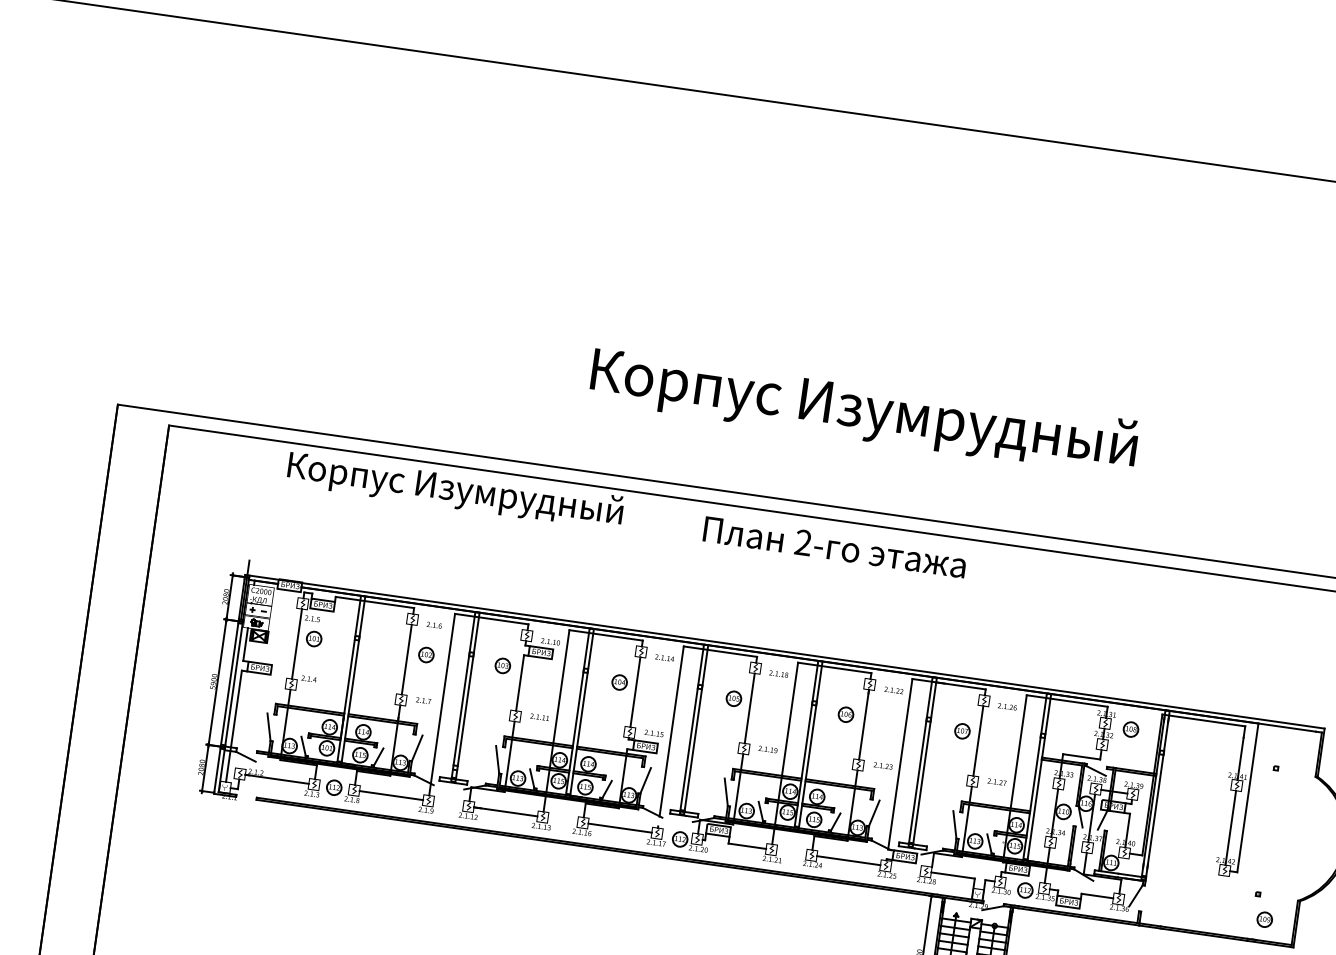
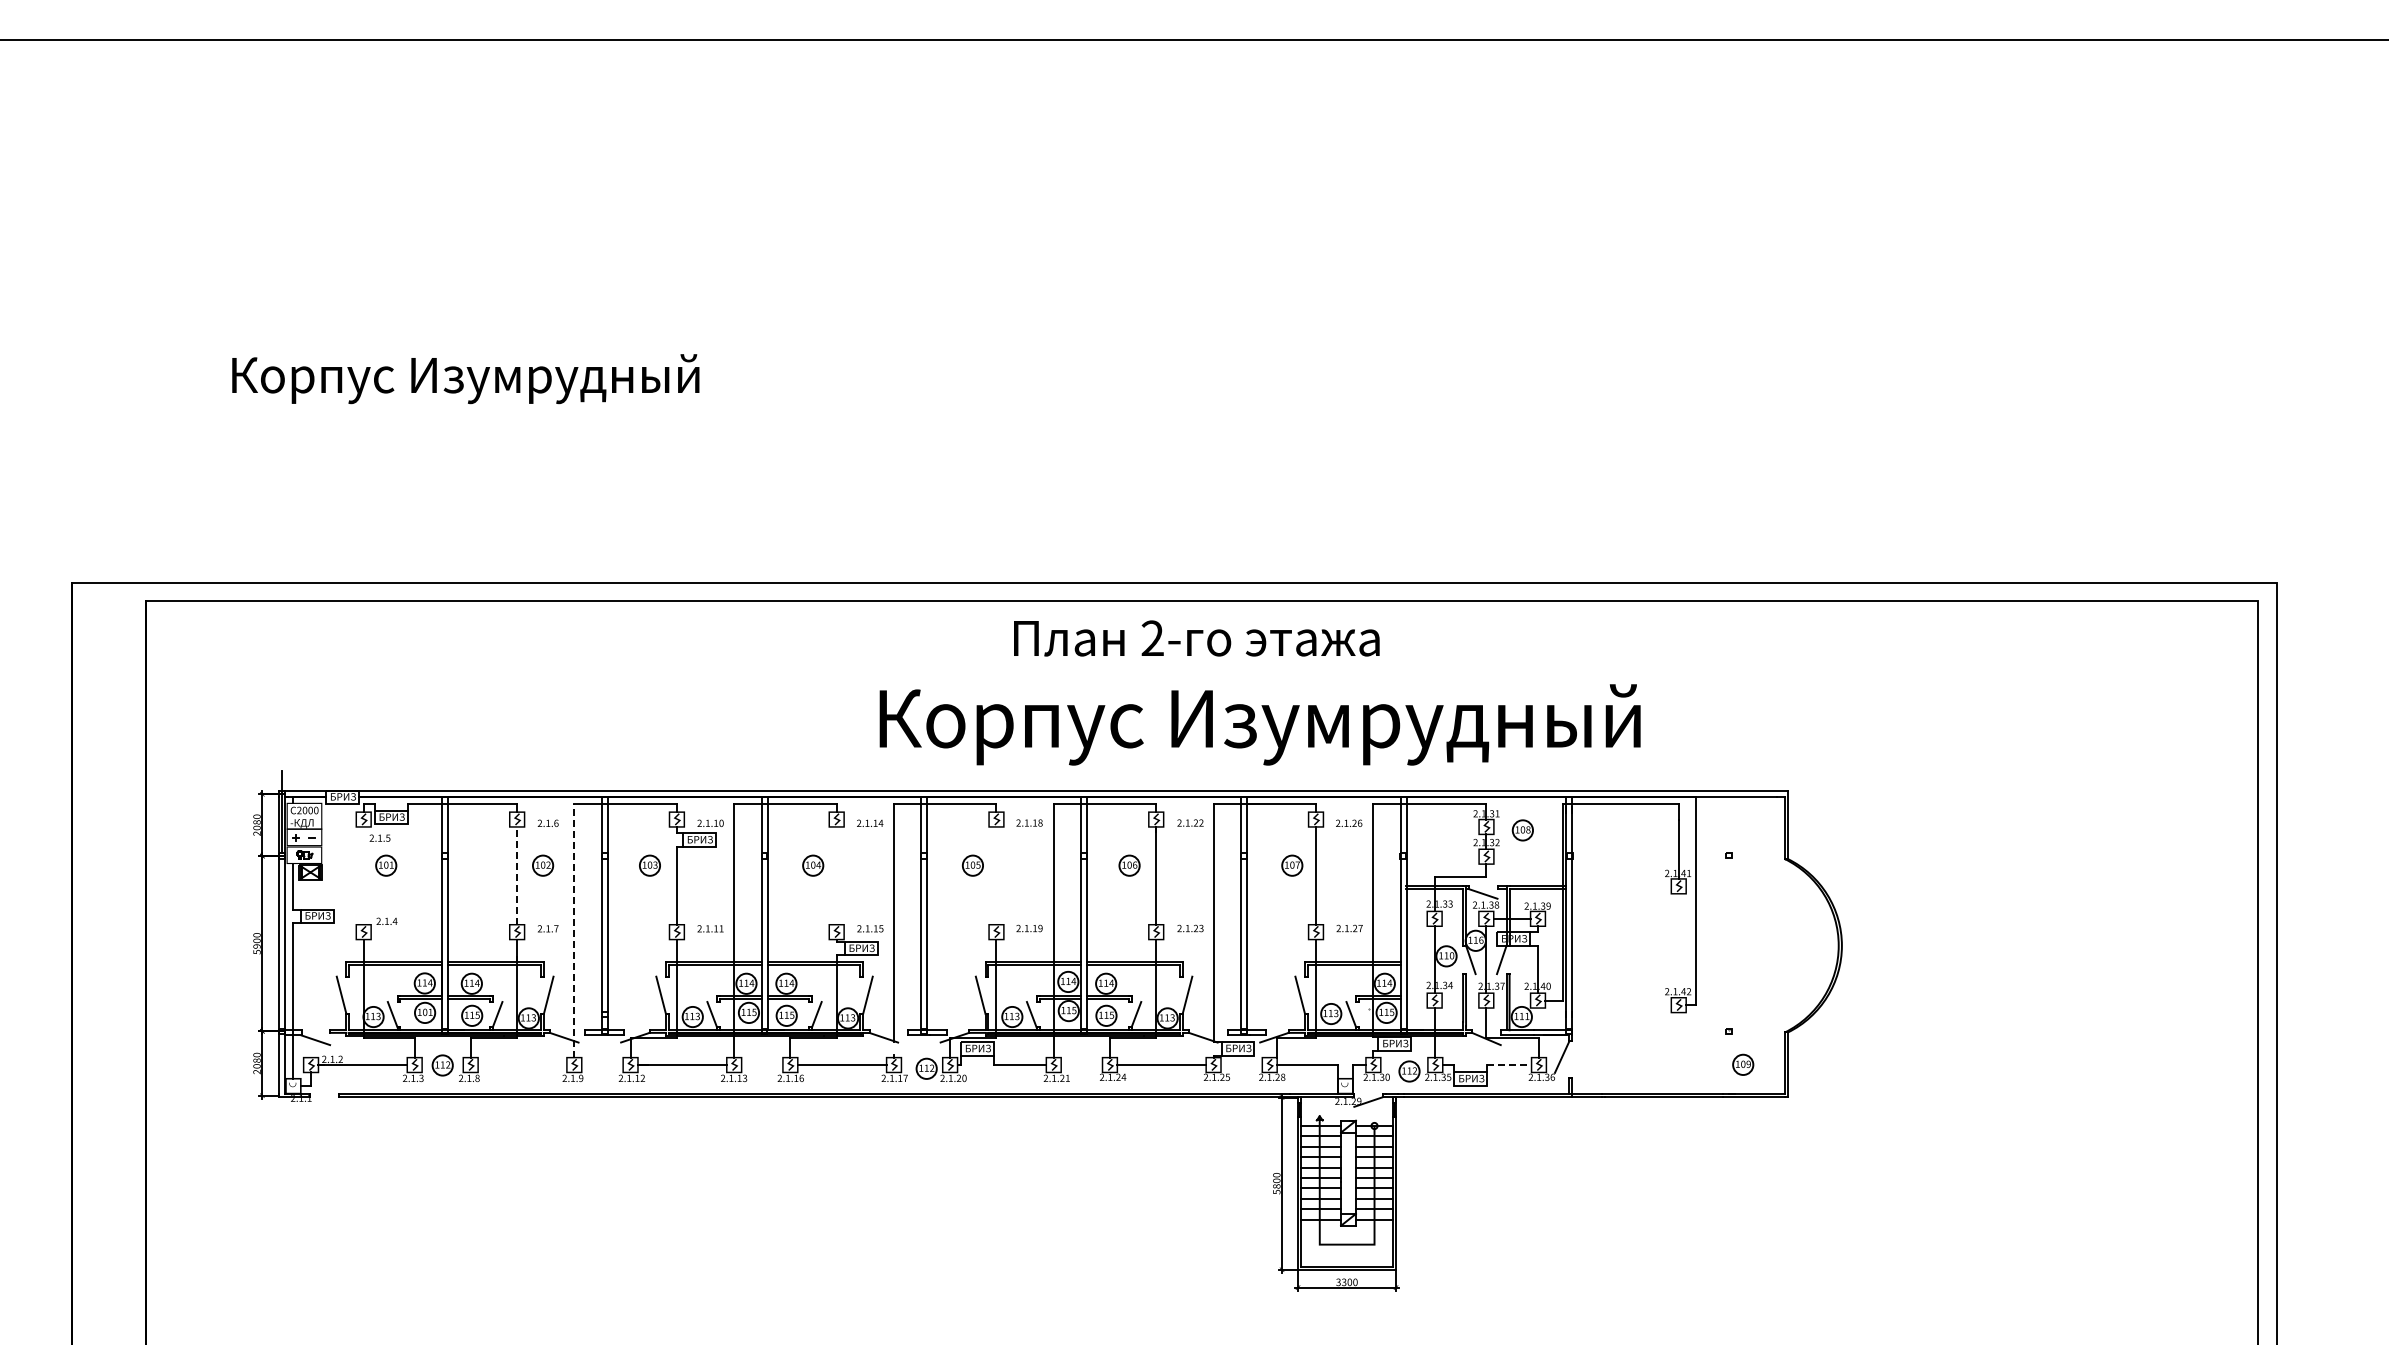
text: (863, 411) -> (1259, 724), moved
text: (455, 491) -> (465, 379), moved
text: (834, 547) -> (1196, 638), moved
line: (296, 643) -> (363, 875), removed
line: (407, 659) -> (517, 875), solid -> dashed
line: (635, 691) -> (836, 875), removed
line: (442, 704) -> (574, 930), solid -> dashed
line: (749, 708) -> (996, 875), removed
line: (391, 795) -> (522, 1065), removed
line: (1230, 827) -> (1678, 945), removed
line: (1097, 896) -> (1509, 1065), solid -> dashed

